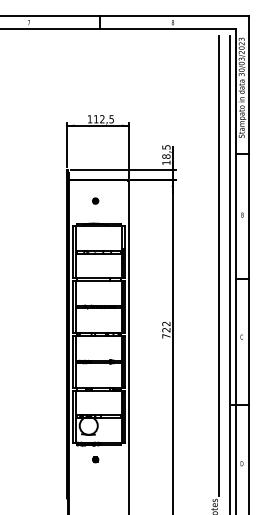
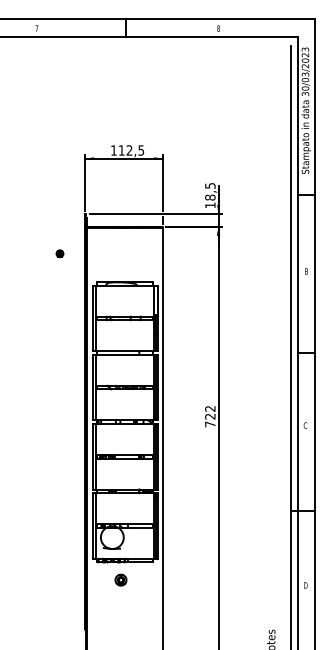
part: (95, 200) -> (59, 253), moved
line: (219, 265) -> (277, 335), removed
part: (95, 459) -> (120, 580), size x1.6

